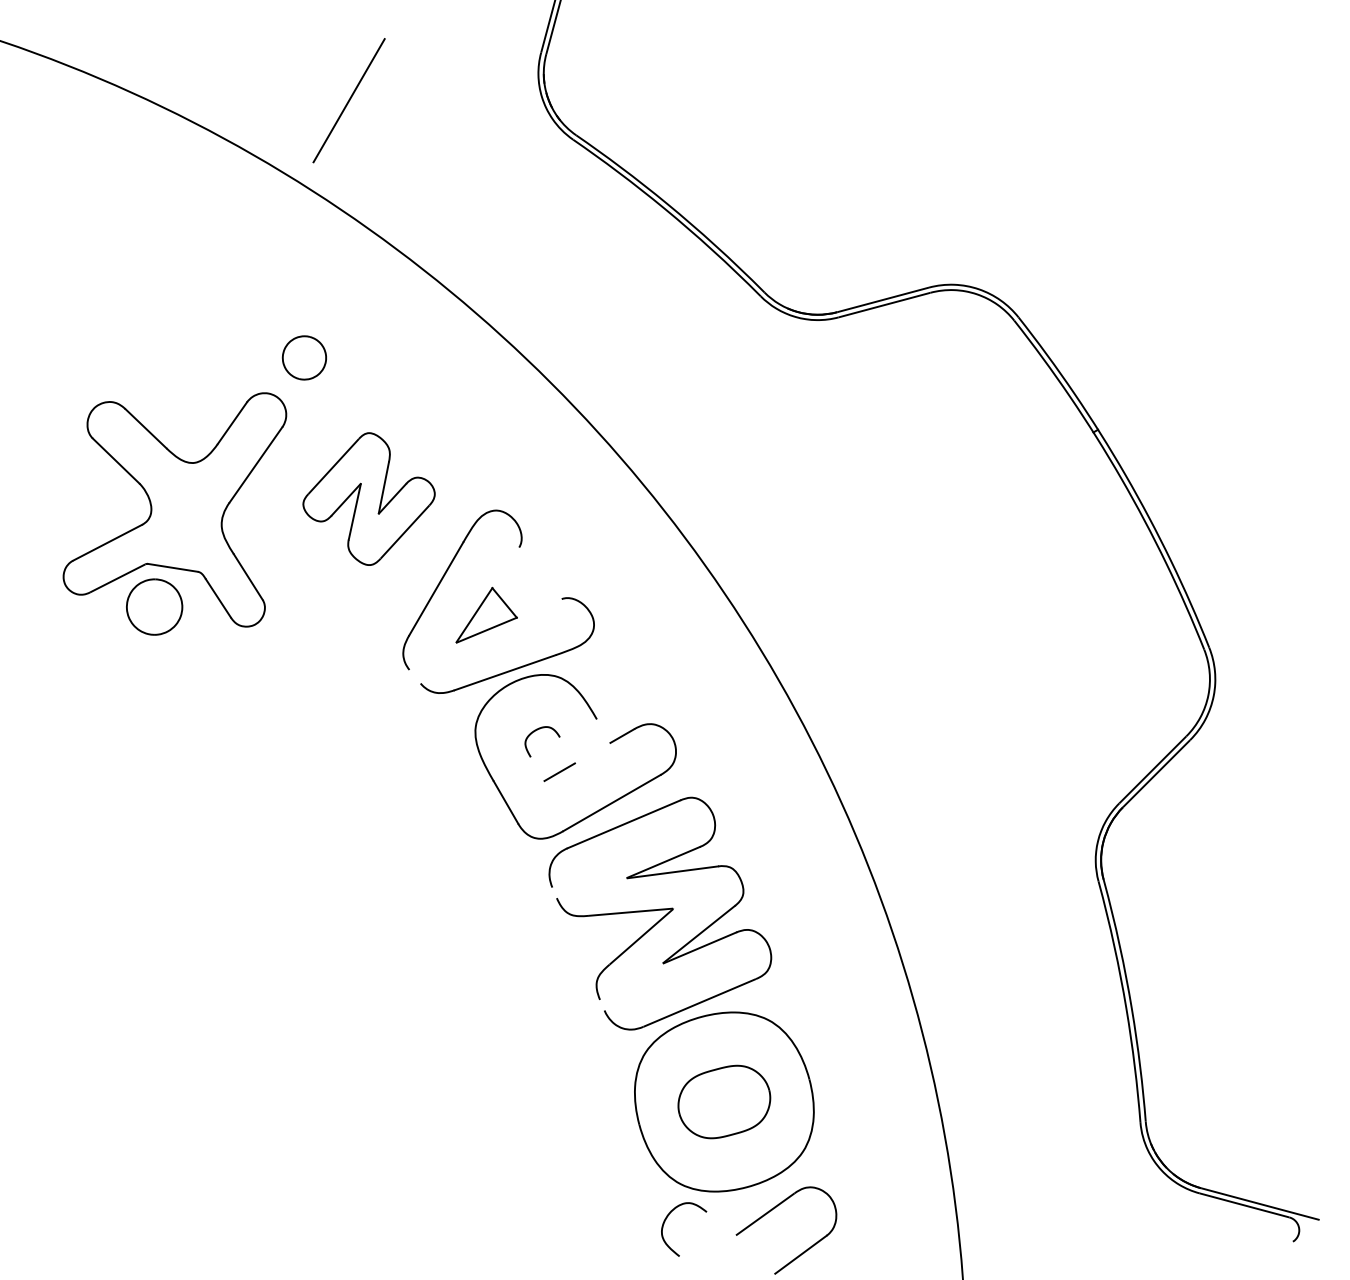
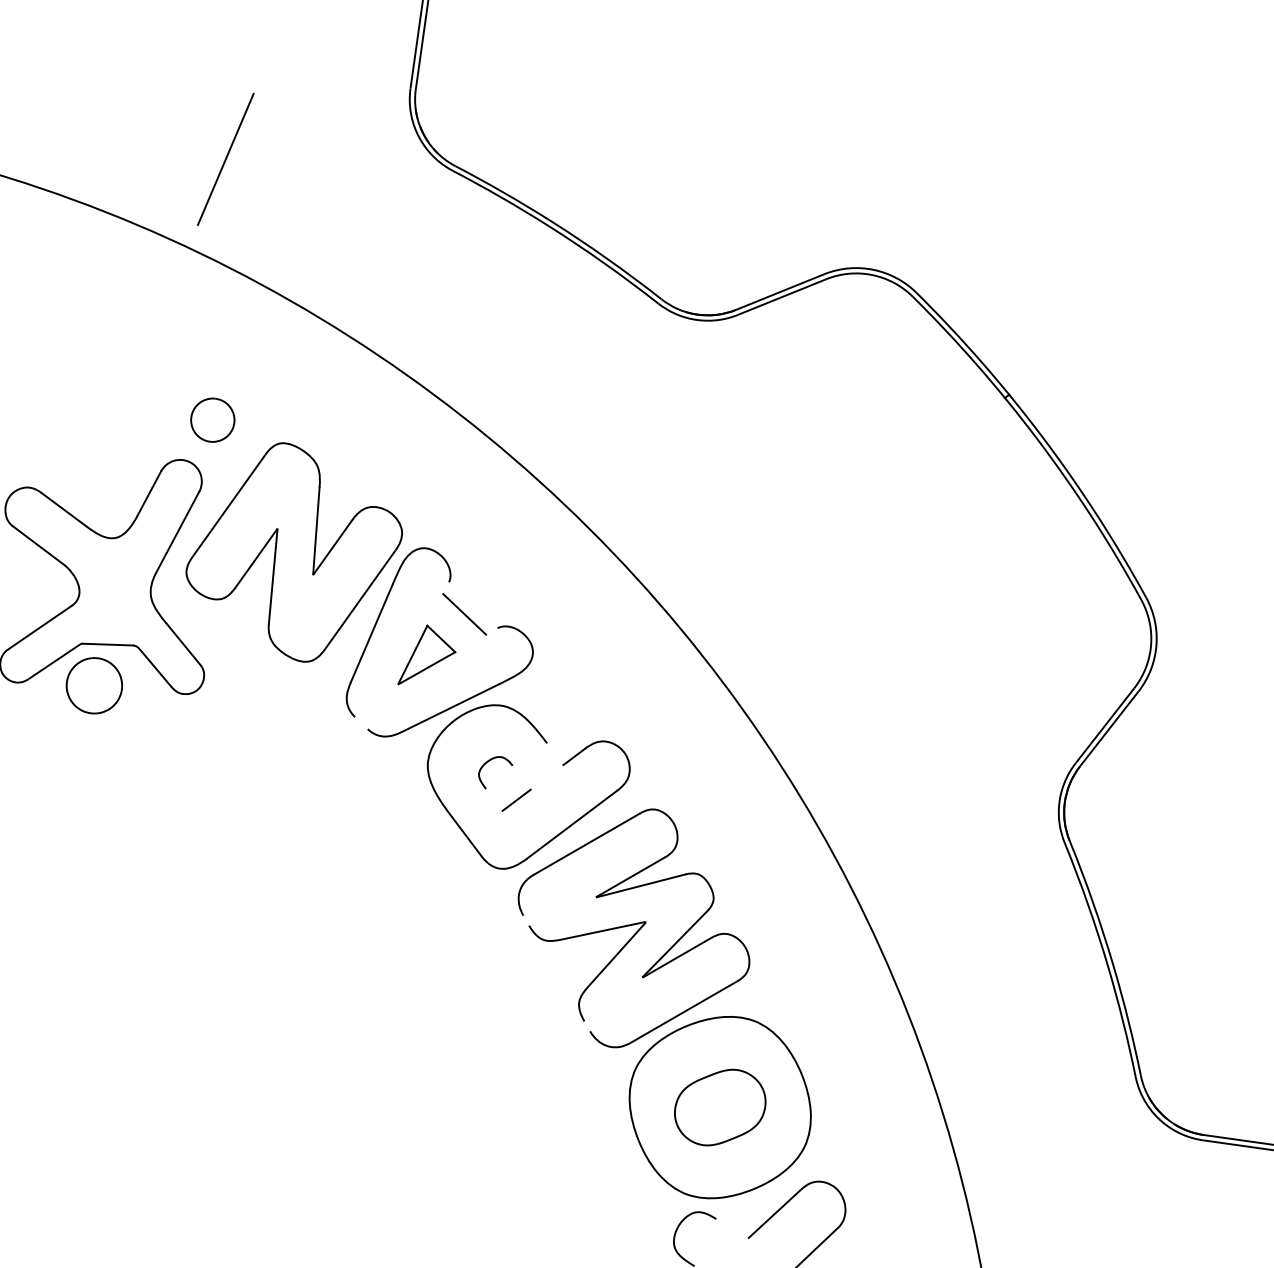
part: (368, 498) -> (293, 551), size x1.67
line: (530, 581) -> (464, 614), added

